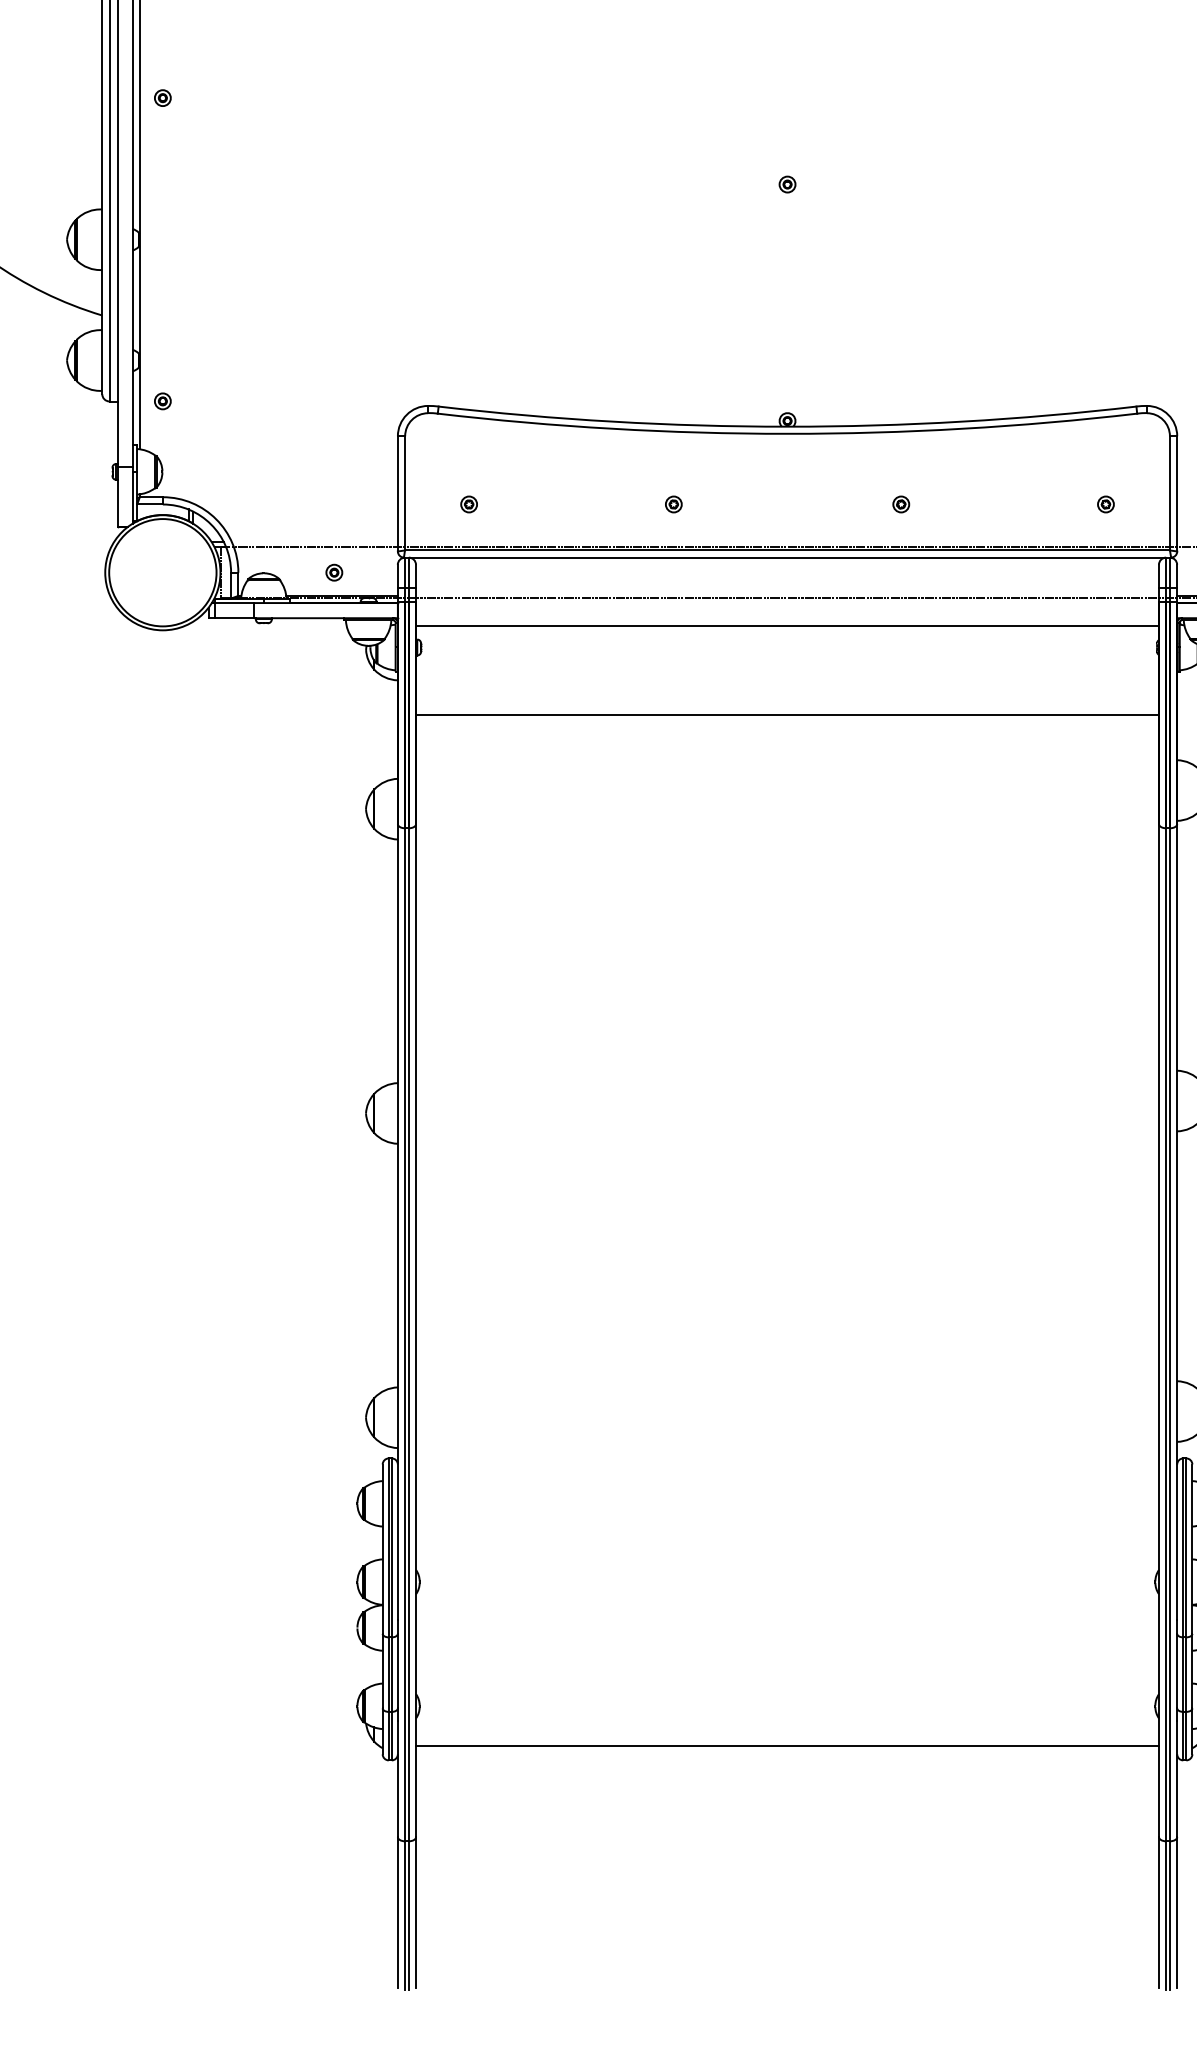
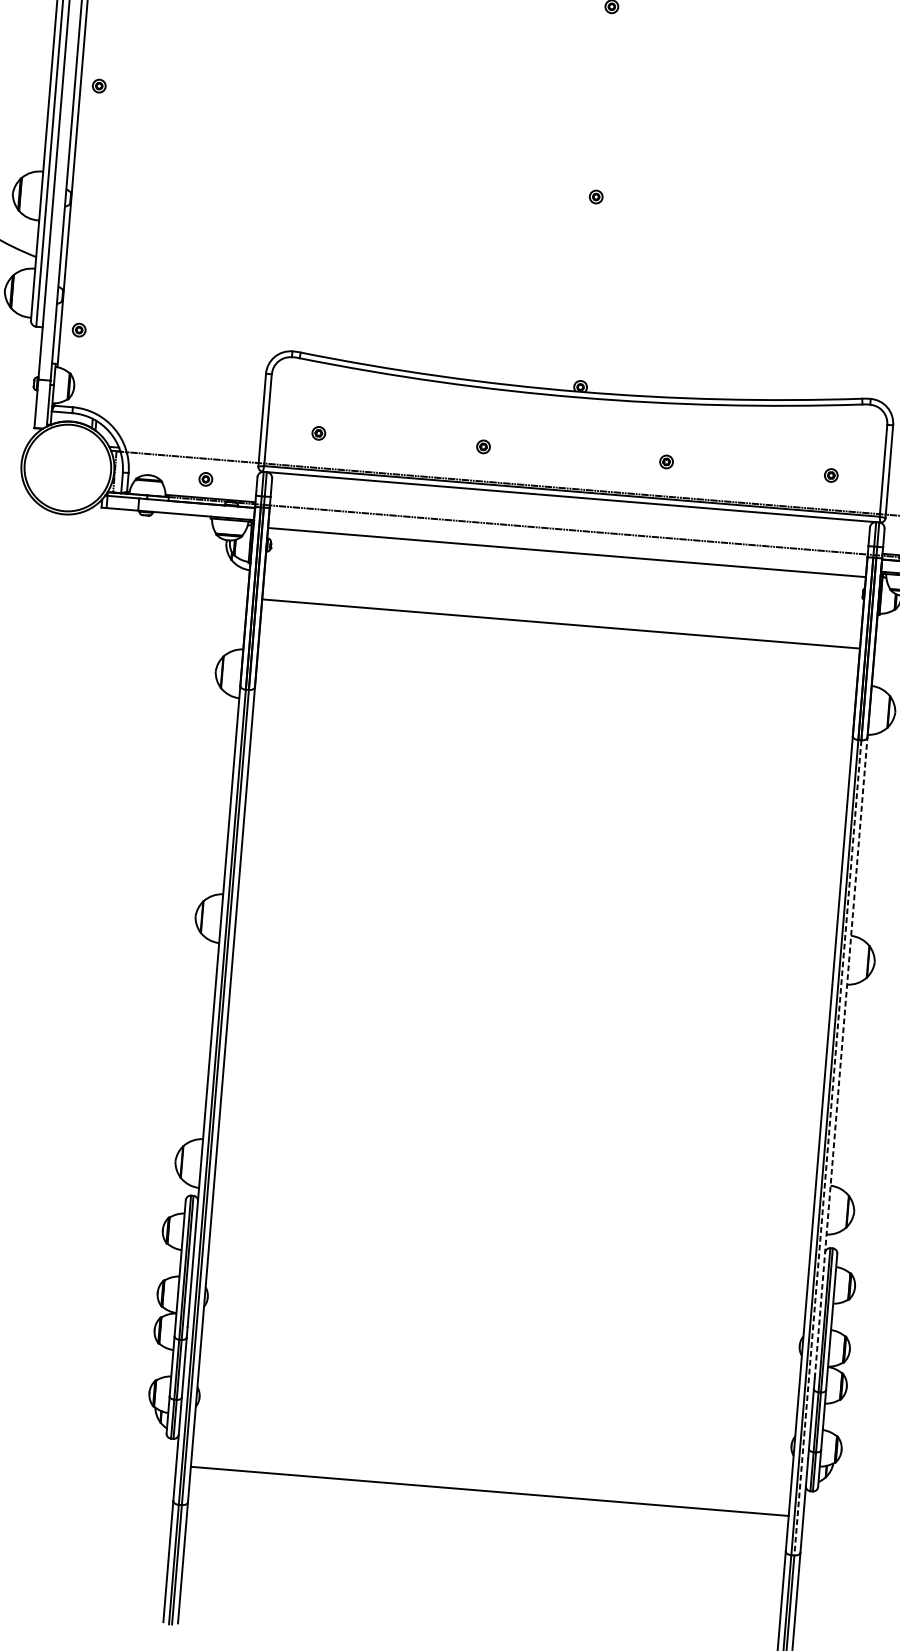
line: (1177, 1221) -> (841, 1057), solid -> dashed
line: (1170, 1334) -> (828, 1147), solid -> dashed
line: (787, 1746) -> (489, 1491), moved

